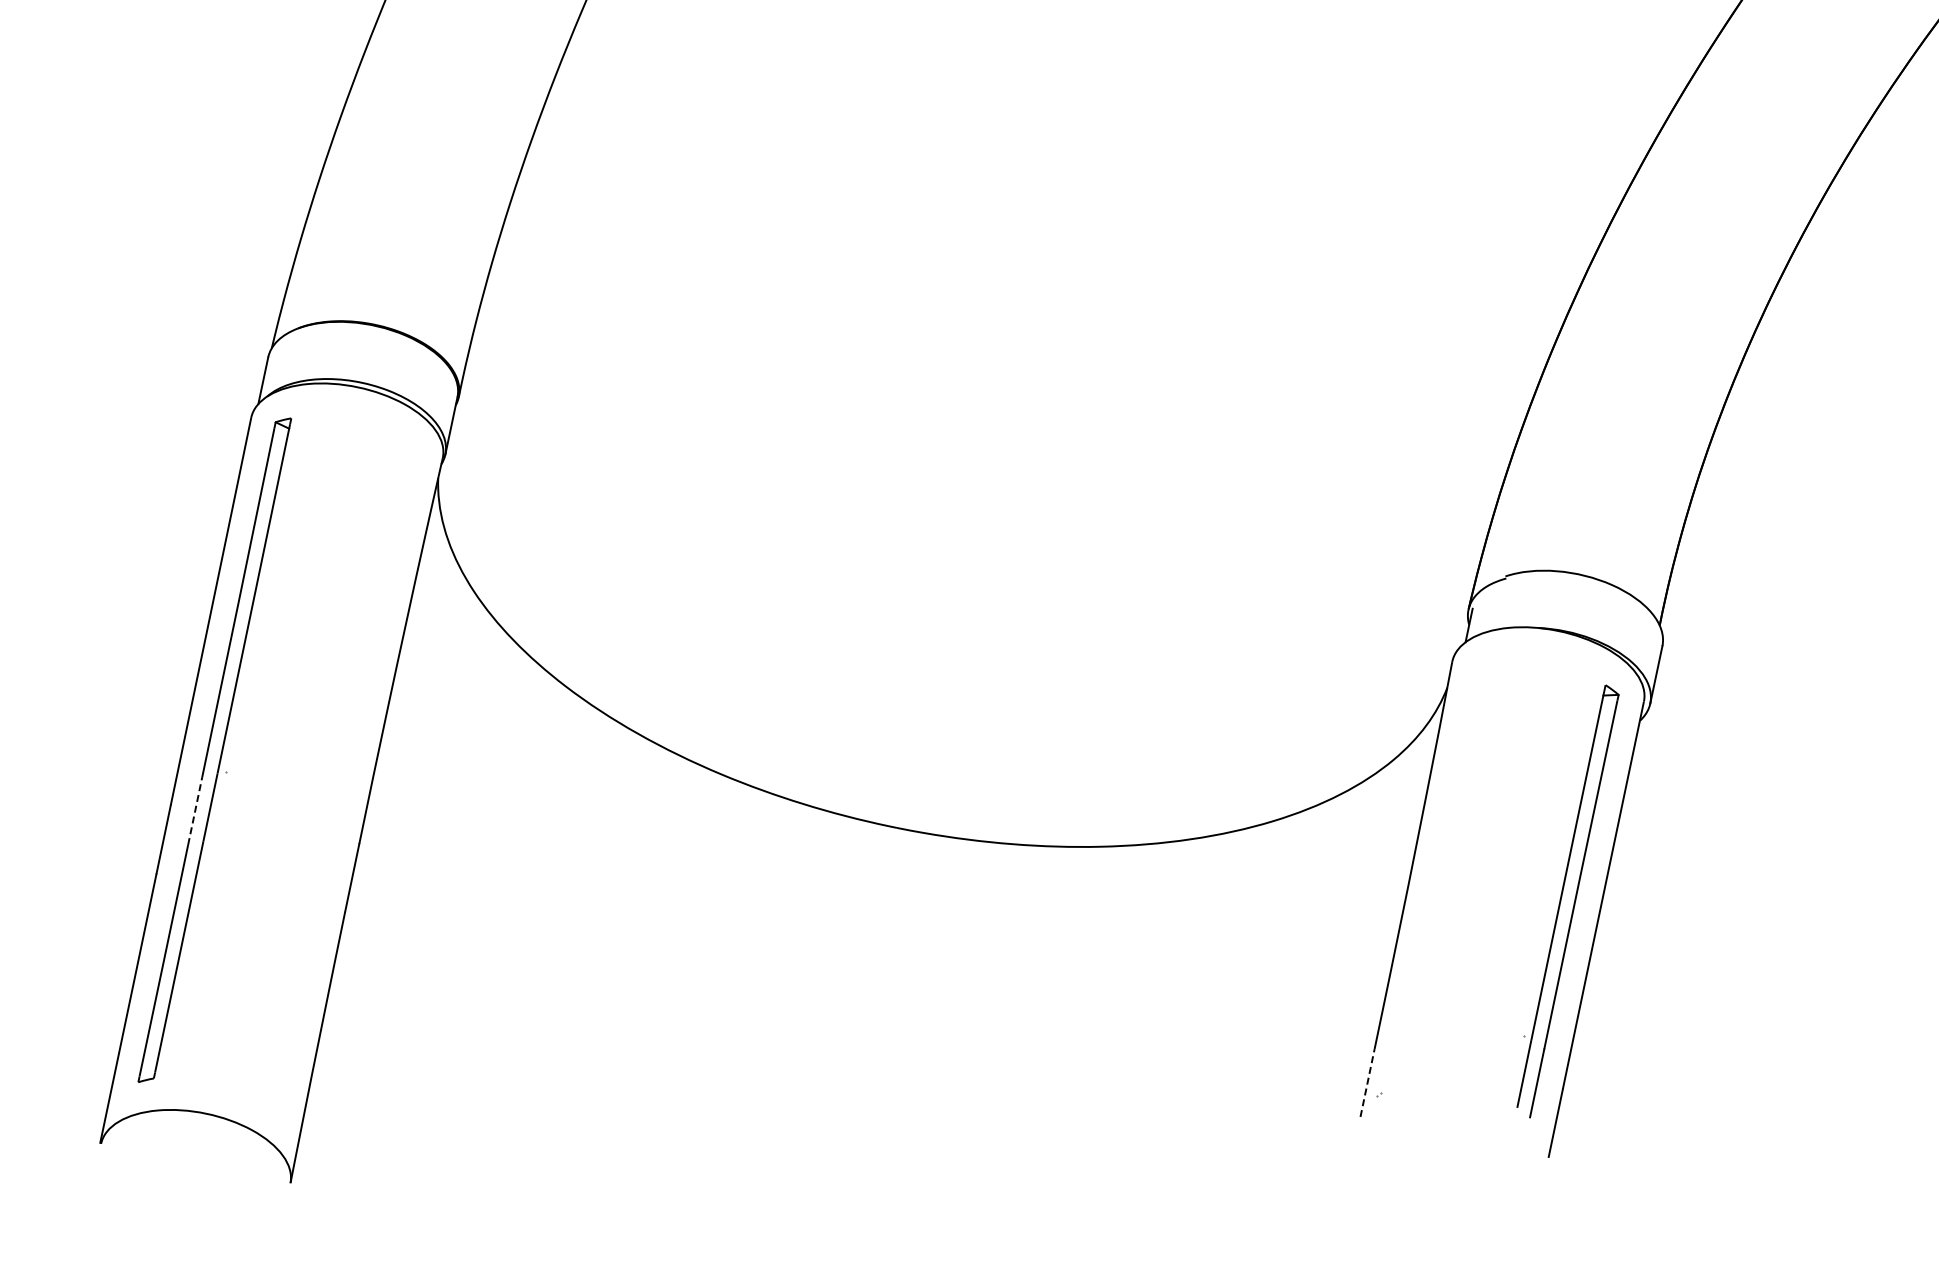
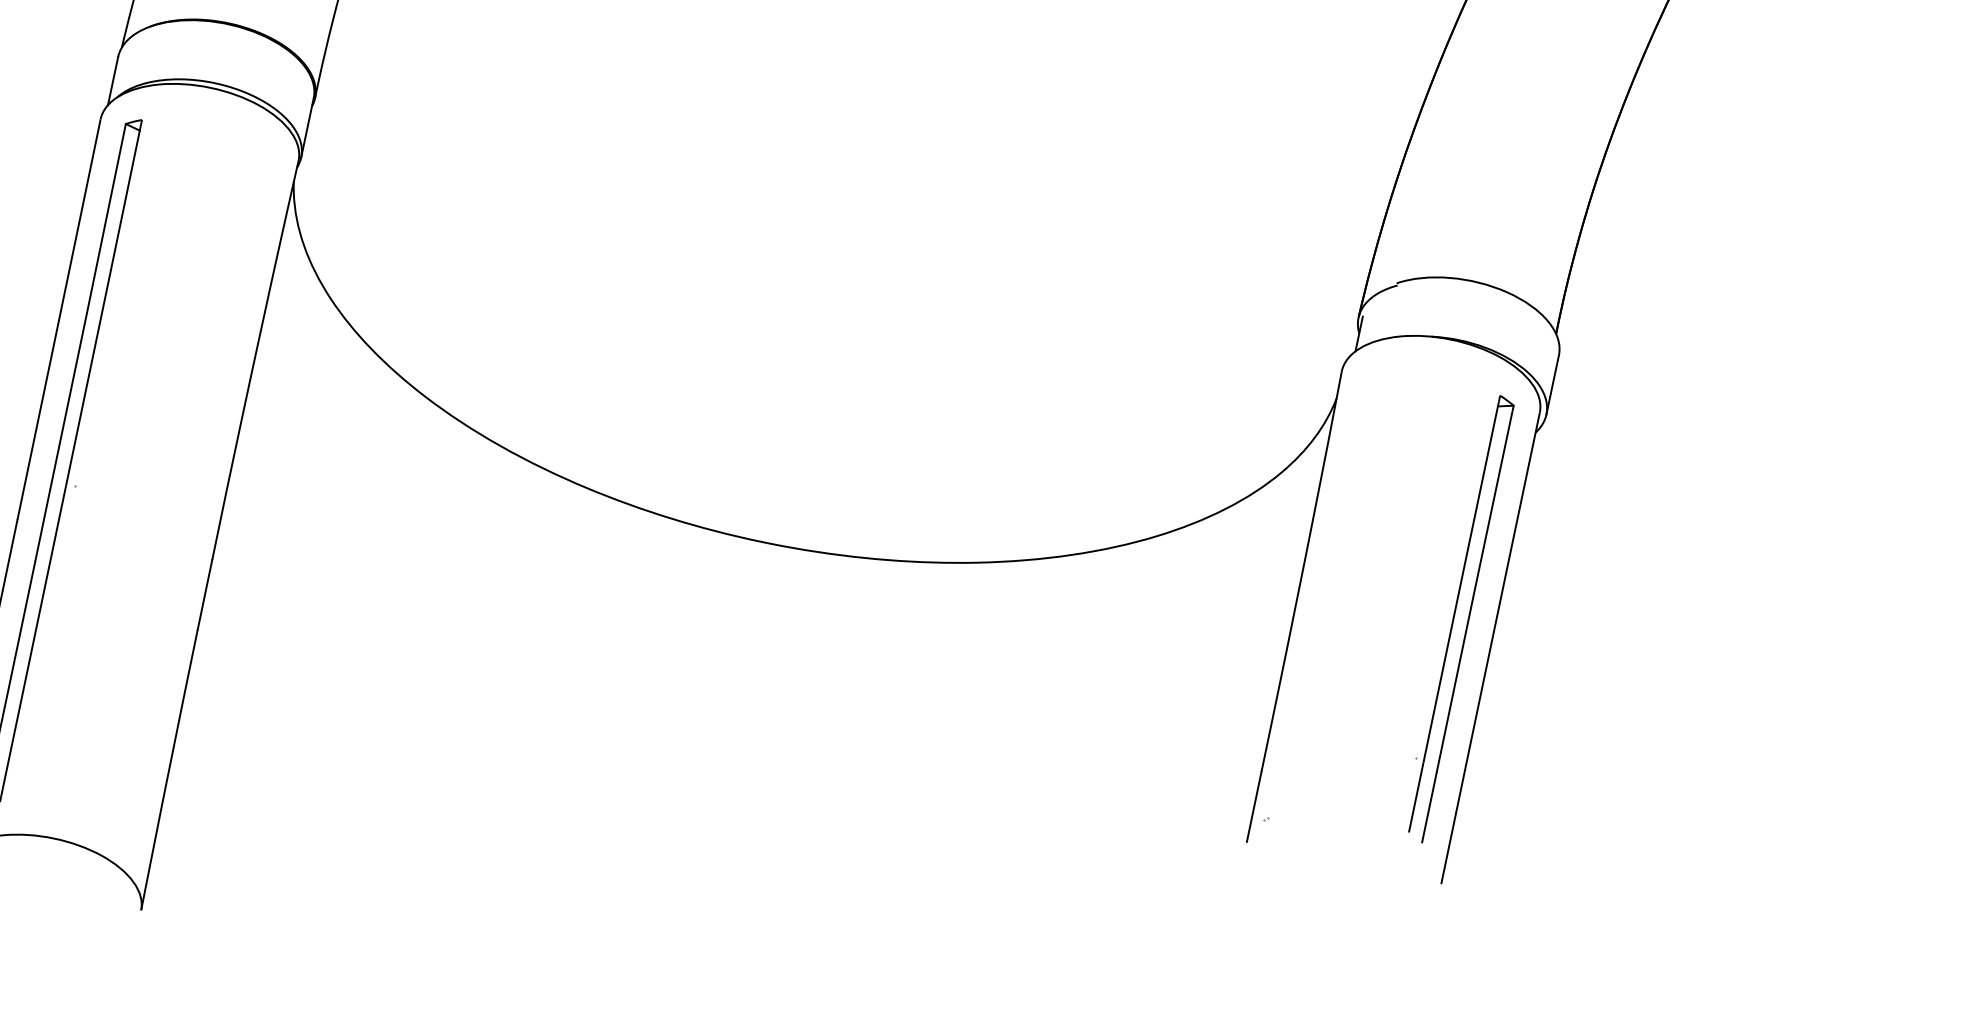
line: (195, 811) -> (43, 526), dashed -> solid
line: (1367, 1083) -> (1254, 807), dashed -> solid

